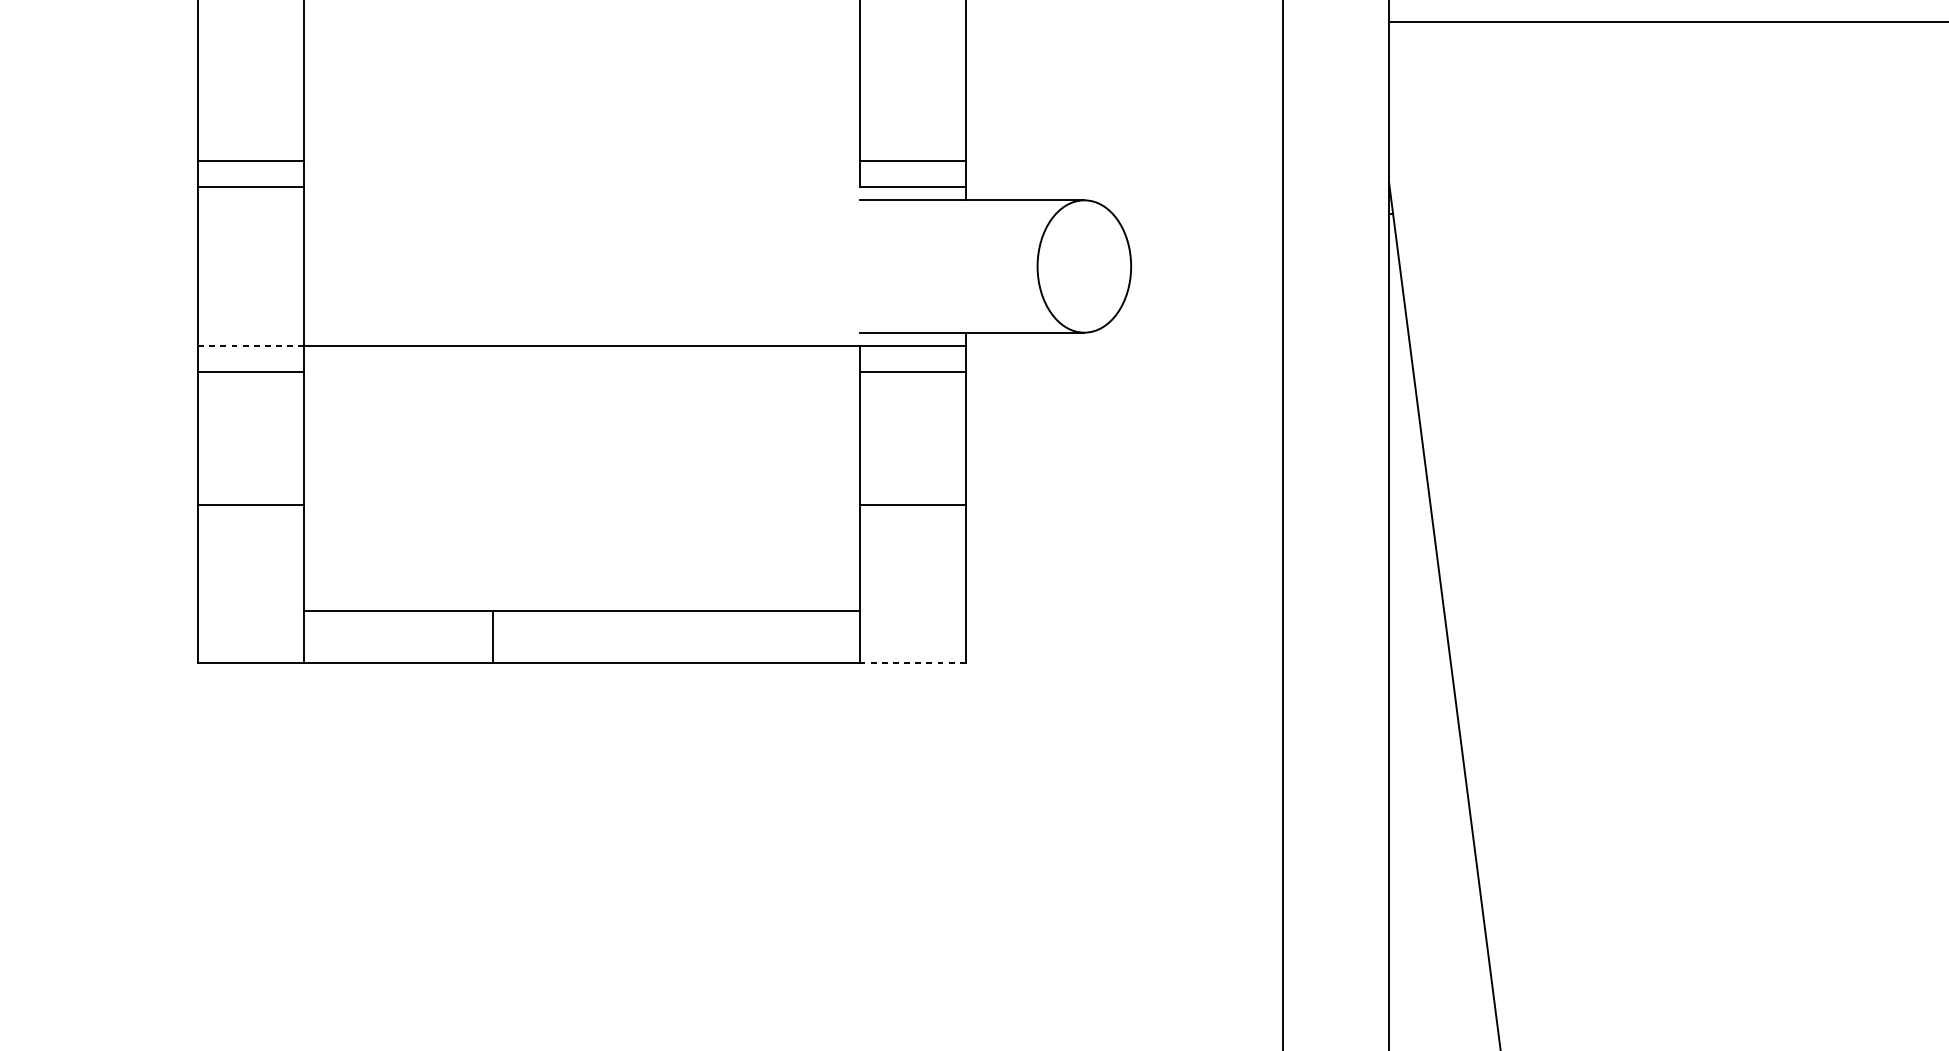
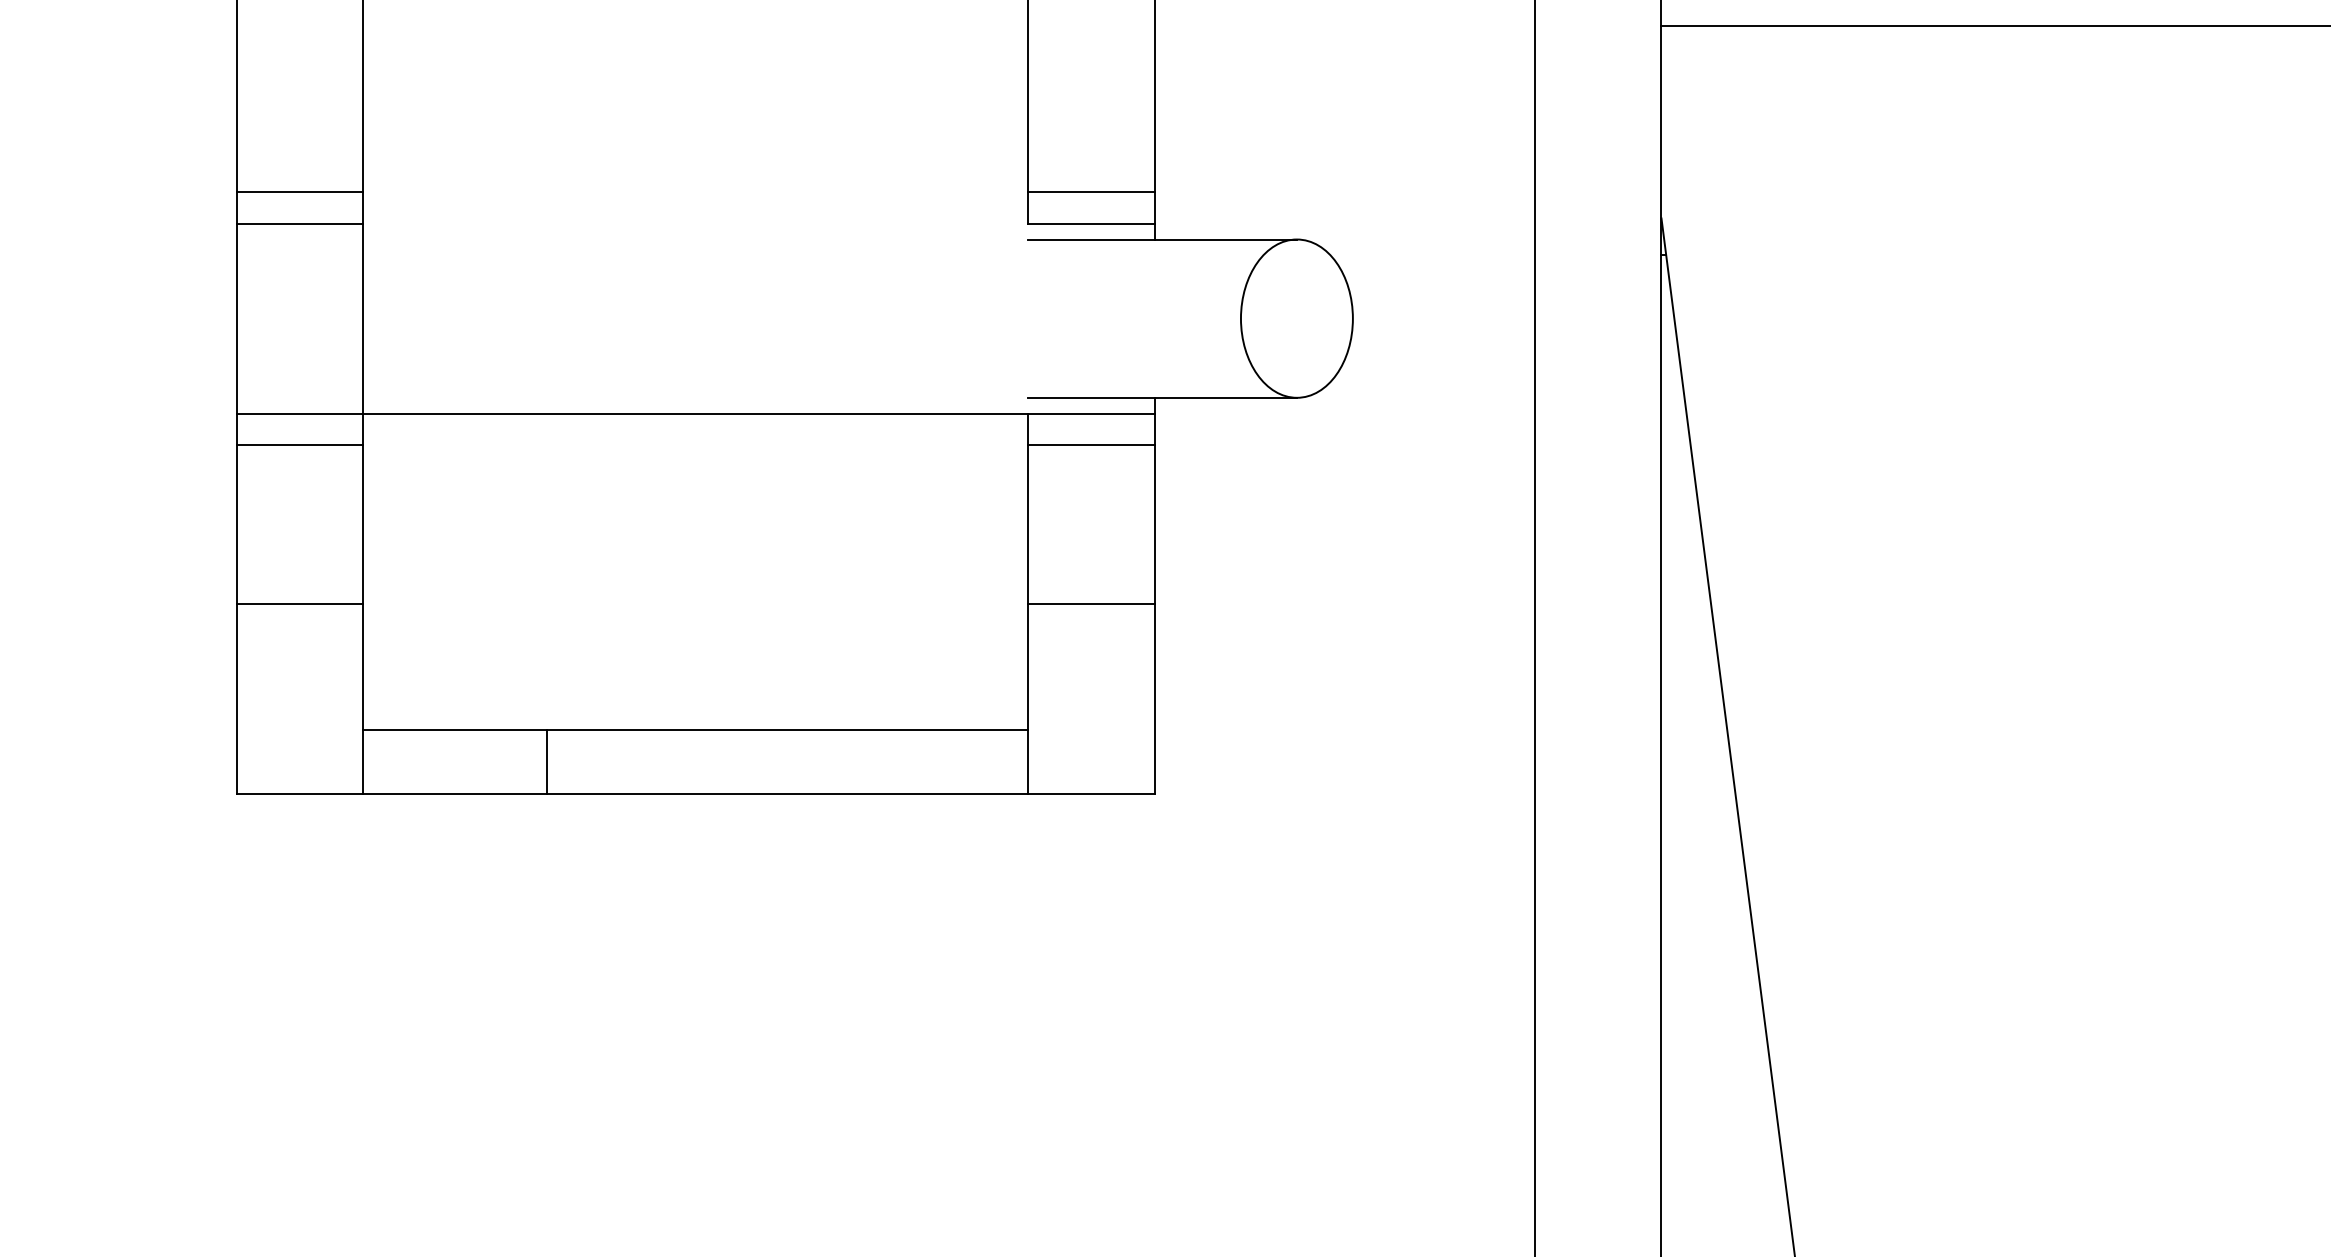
line: (251, 345) -> (300, 413), dashed -> solid
line: (493, 636) -> (547, 761), moved
line: (912, 663) -> (1091, 793), dashed -> solid

